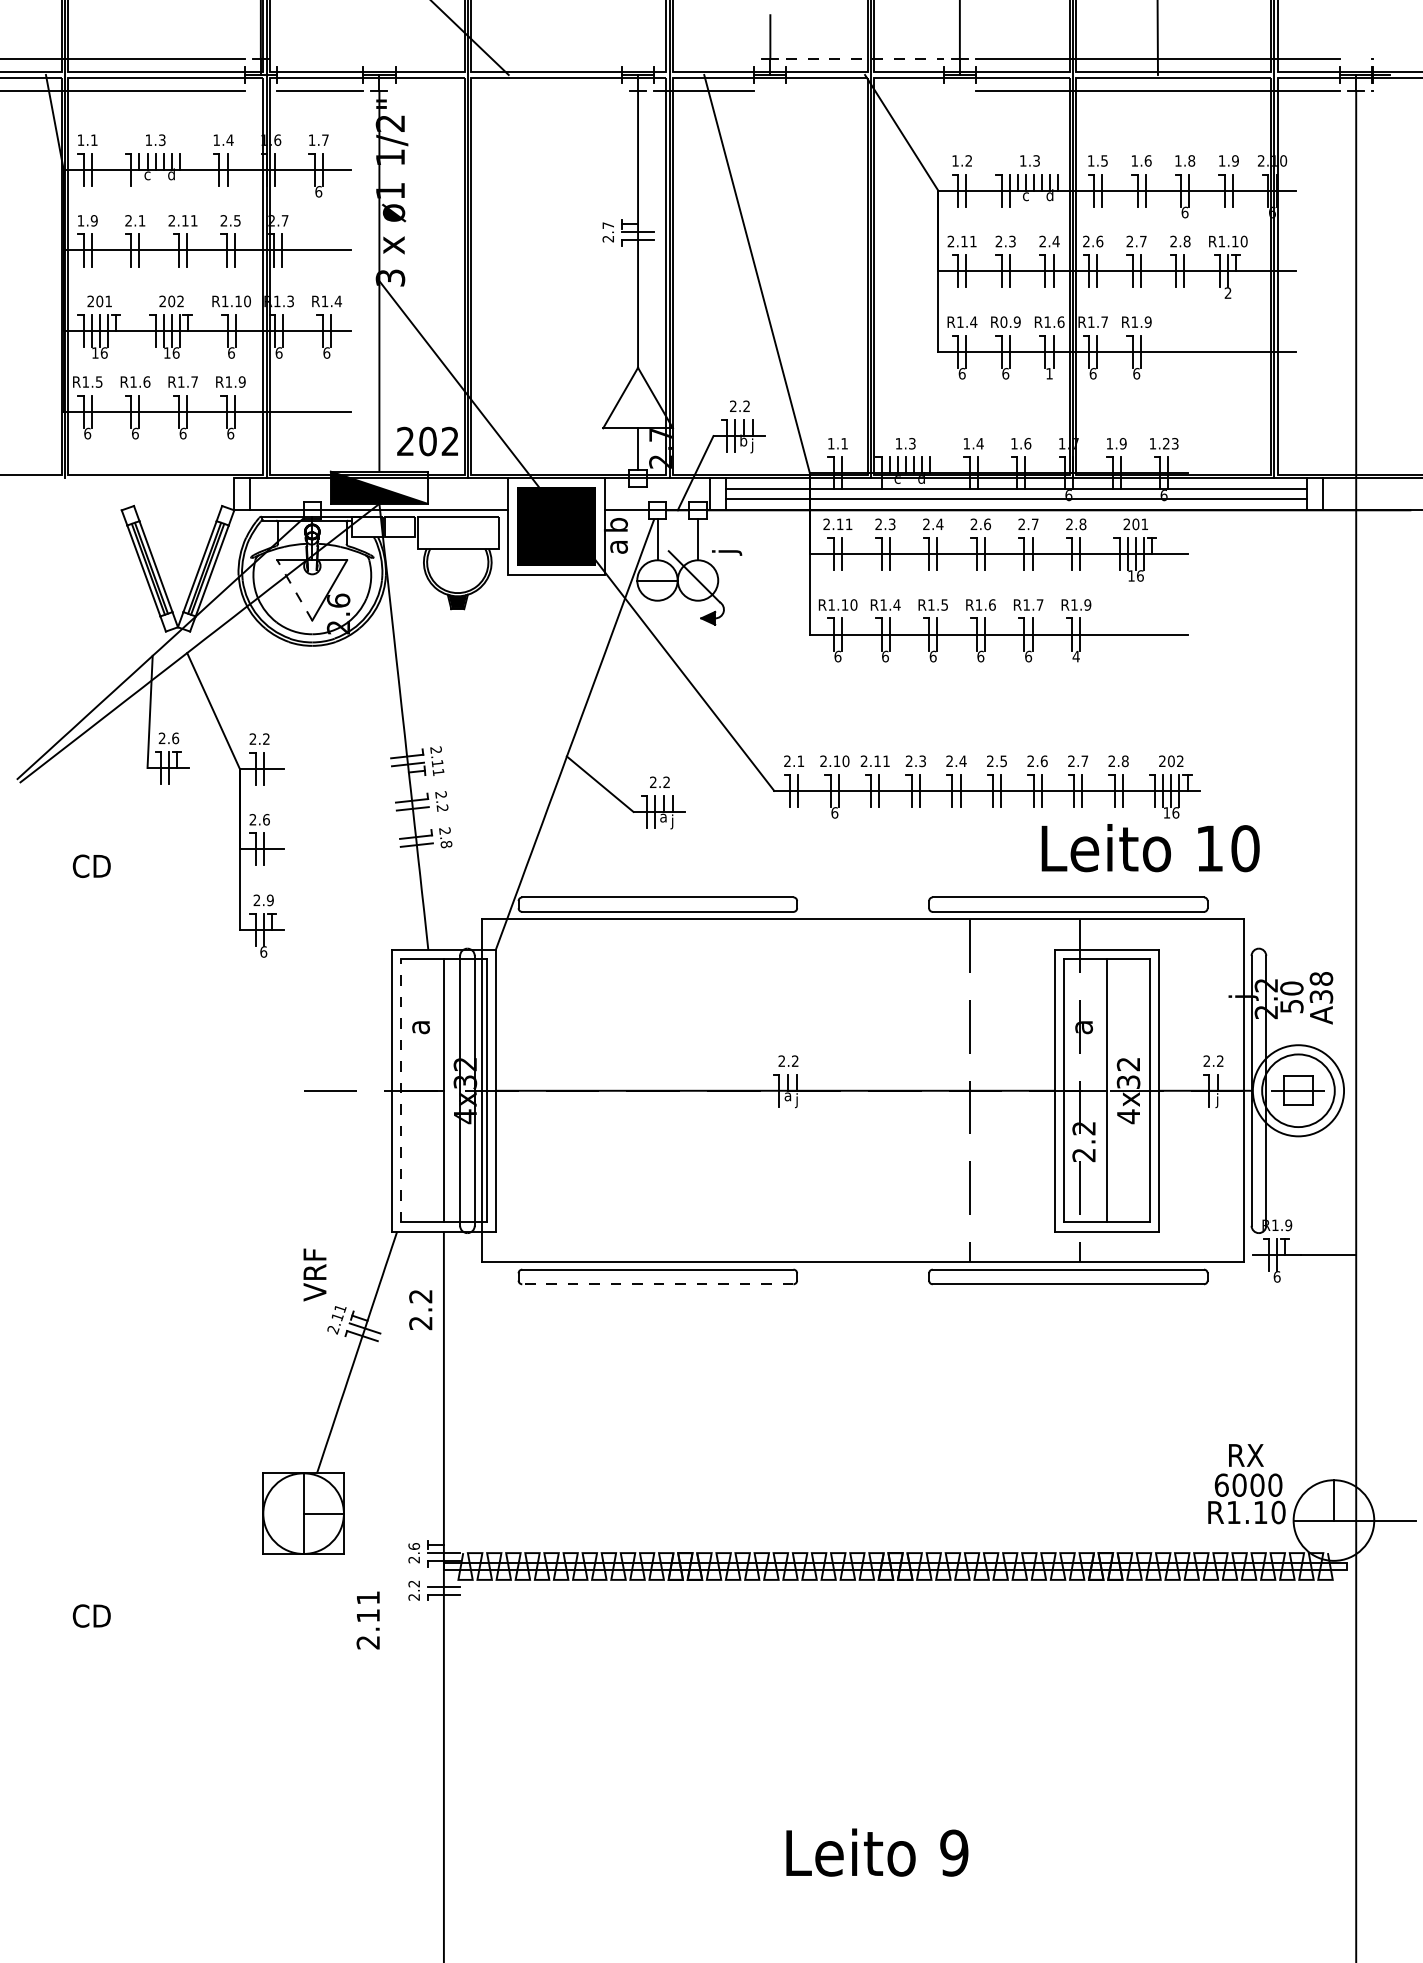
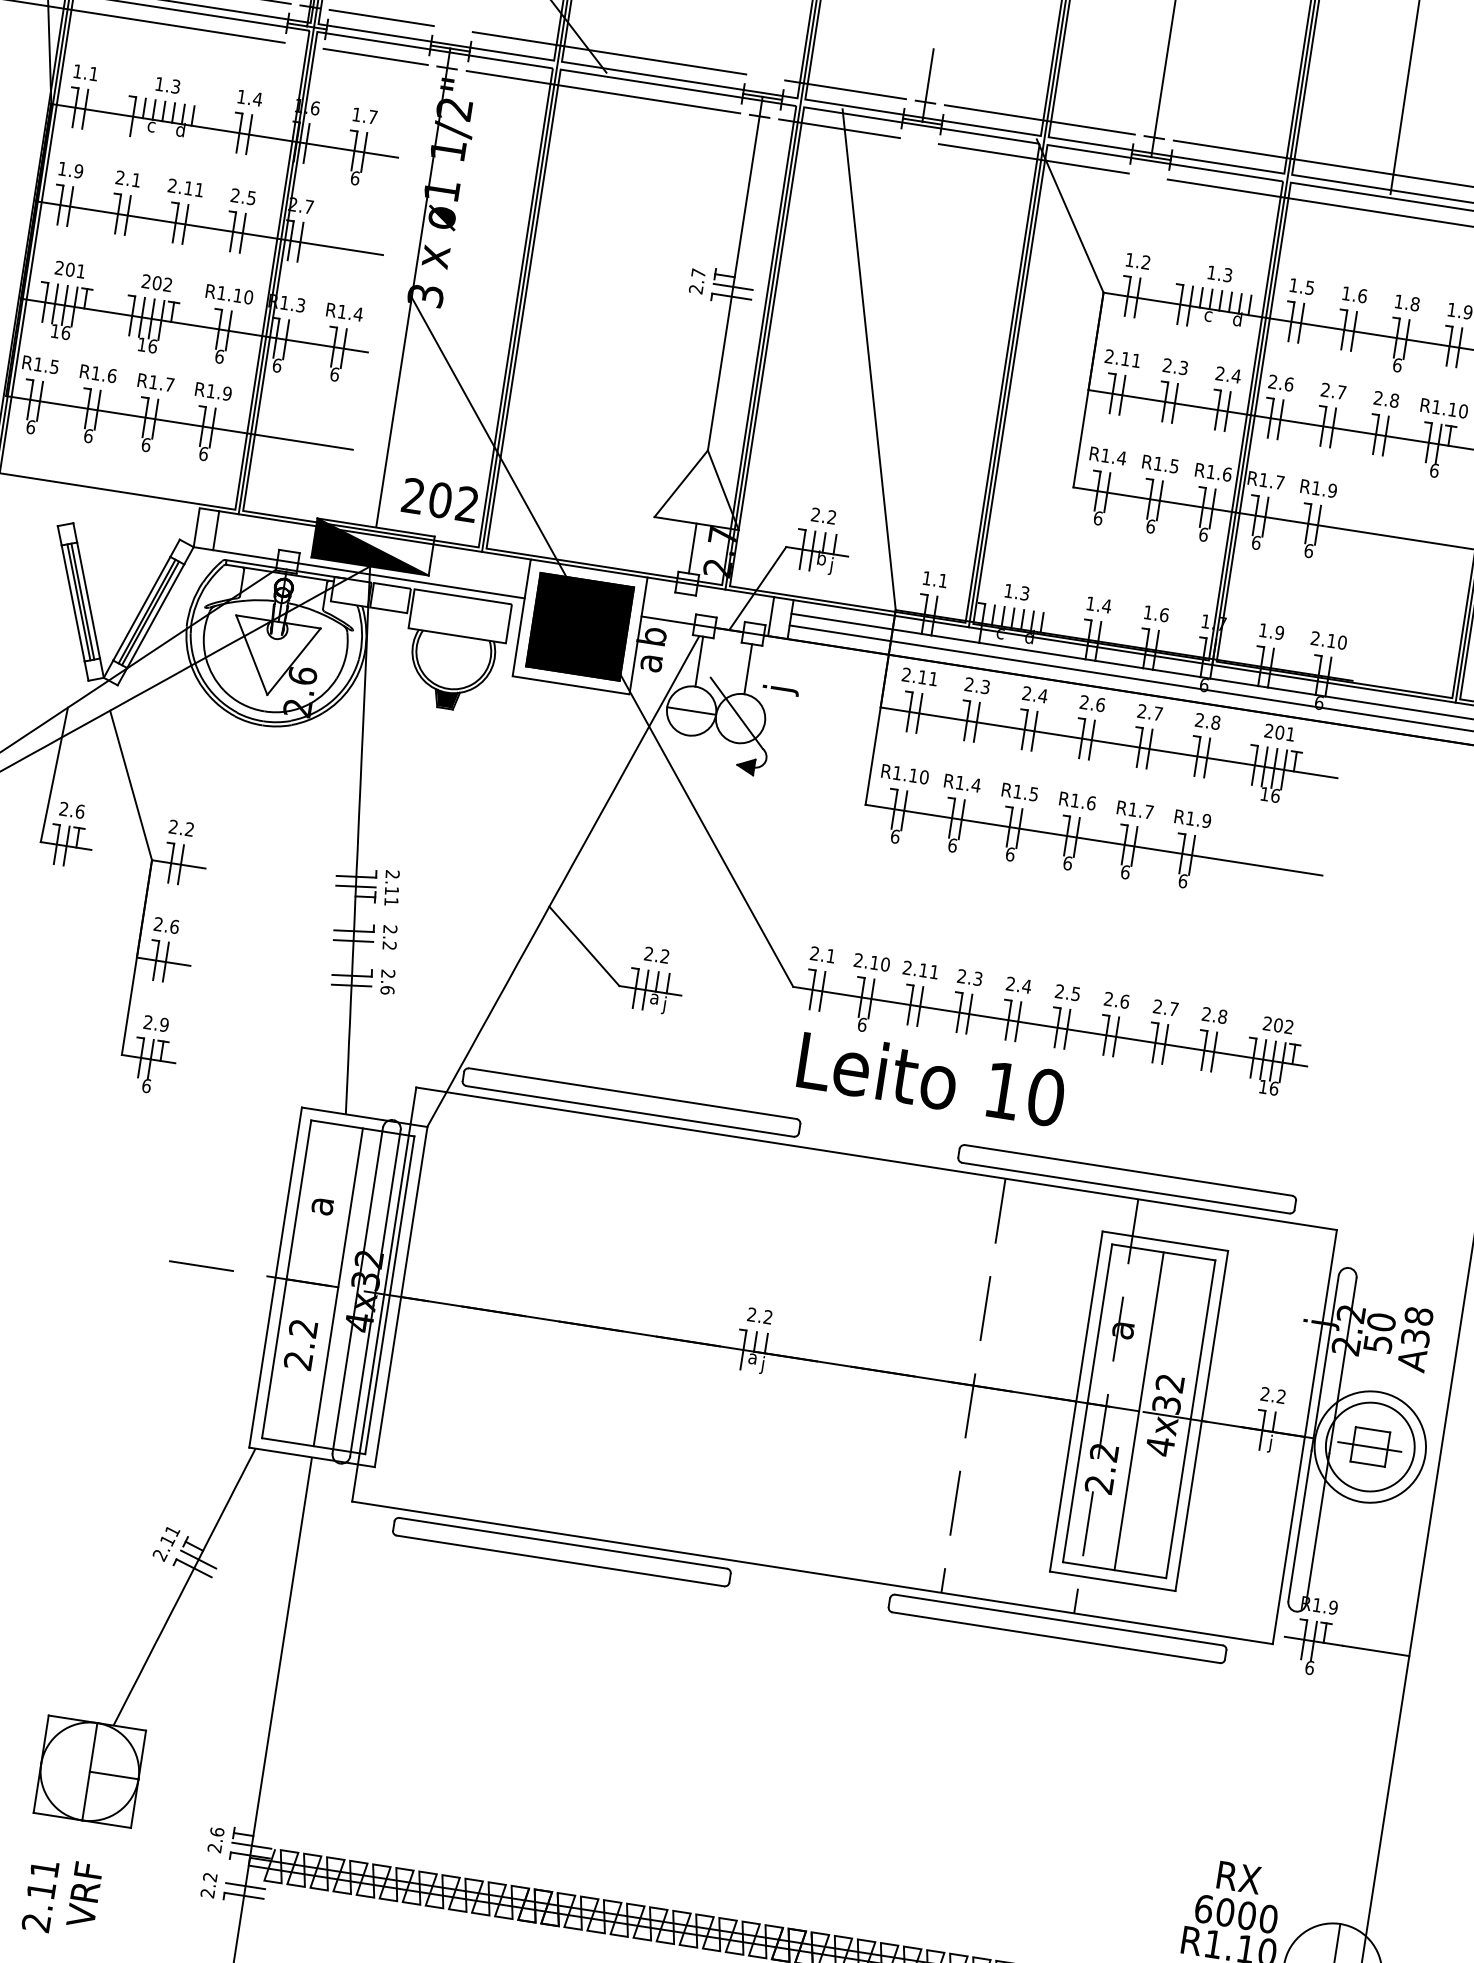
line: (319, 58) -> (381, 17), added
line: (508, 58) -> (609, 52), added
line: (704, 58) -> (845, 89), added
line: (865, 58) -> (1040, 119), dashed -> solid
line: (508, 91) -> (603, 92), added
line: (864, 91) -> (1033, 159), added
text: (1227, 292) -> (1433, 469), 2 -> 6
text: (1010, 321) -> (1166, 464), R0.9 -> R1.5
text: (1049, 373) -> (1203, 534), 1 -> 6
text: (1163, 443) -> (1328, 640), 1.23 -> 2.10
line: (294, 590) -> (251, 655), dashed -> solid
text: (1075, 656) -> (1182, 880), 4 -> 6
text: (446, 844) -> (387, 990), 2.8 -> 2.6
text: (1150, 848) -> (931, 1079), moved
line: (401, 1090) -> (287, 1279), dashed -> solid
text: (314, 1274) -> (84, 1894), moved
line: (657, 1284) -> (560, 1561), dashed -> solid
text: (420, 1310) -> (300, 1345), moved
text: (367, 1620) -> (39, 1896), moved

